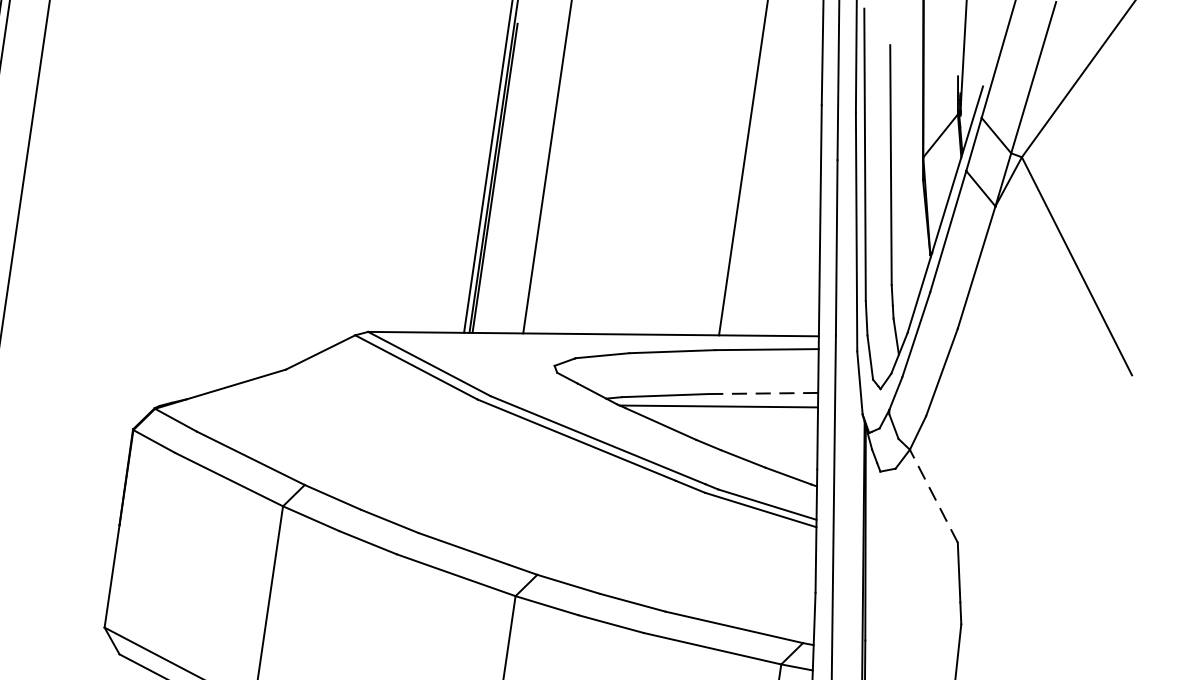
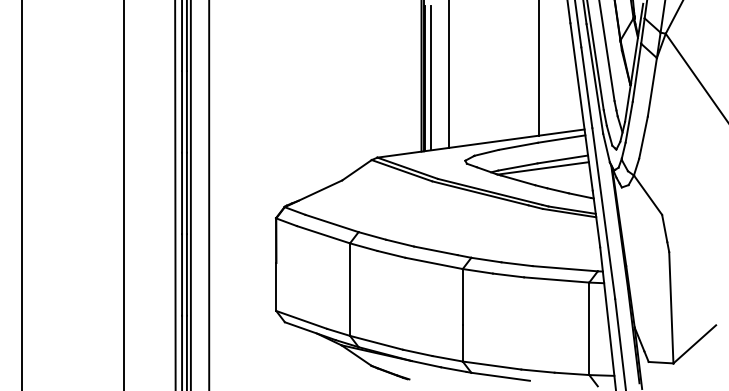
line: (506, 179) -> (430, 78), added
line: (762, 393) -> (562, 159), dashed -> solid
line: (932, 494) -> (647, 194), dashed -> solid

